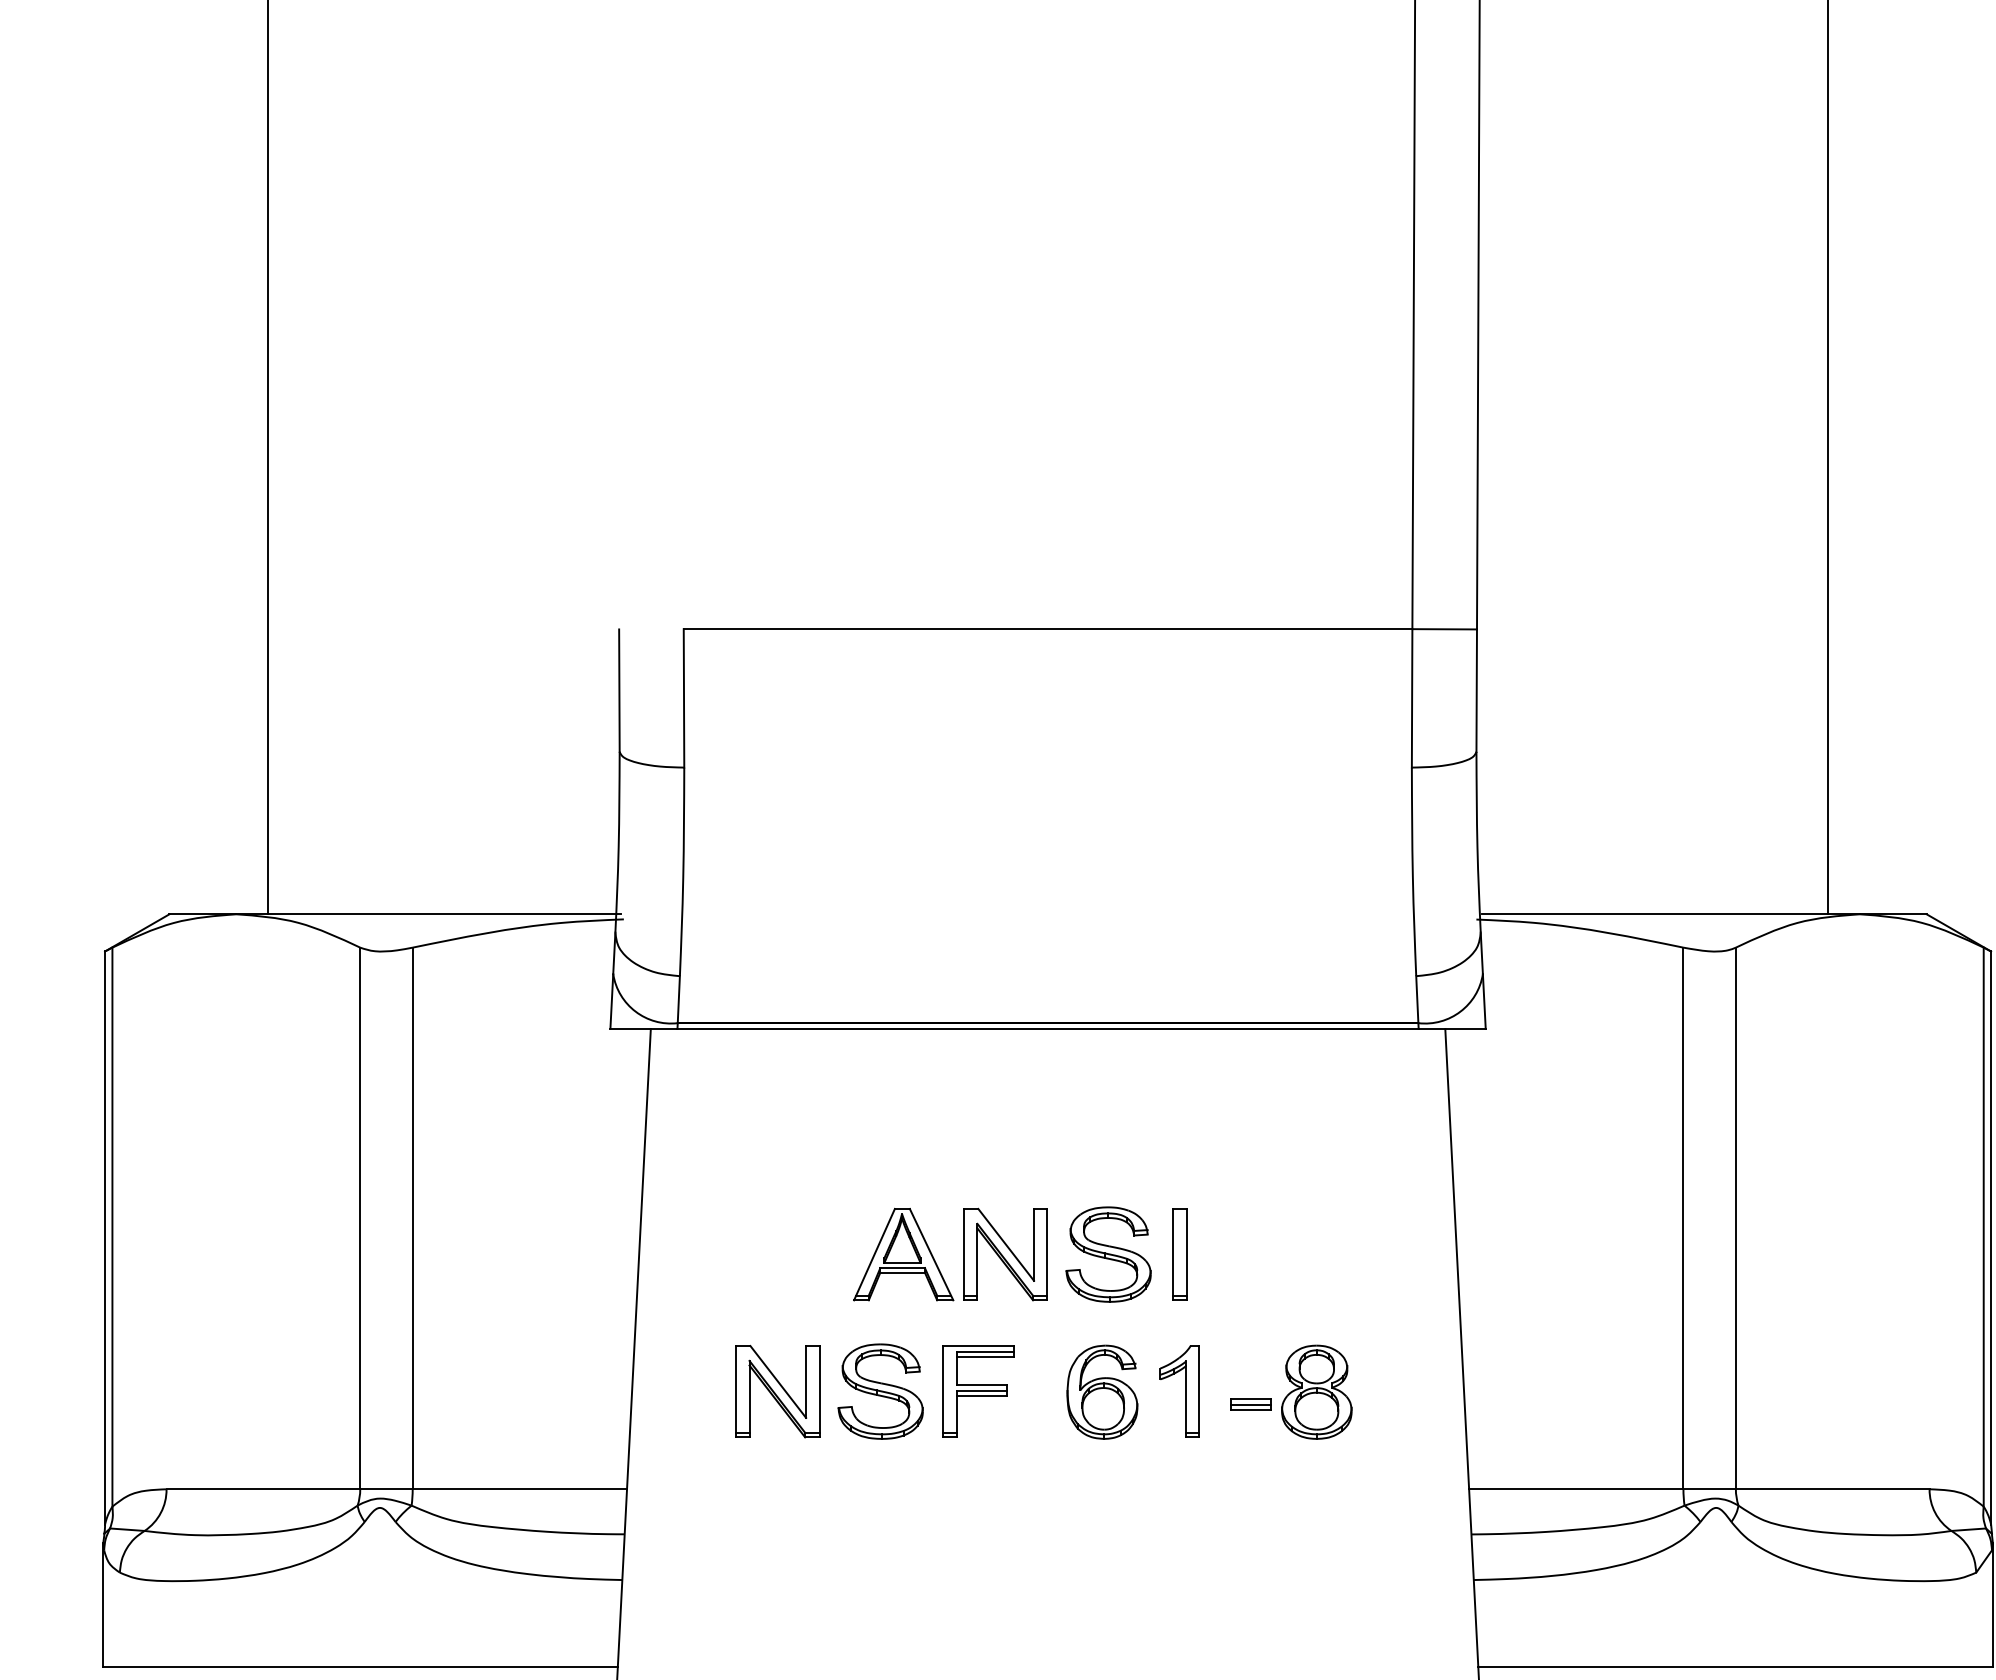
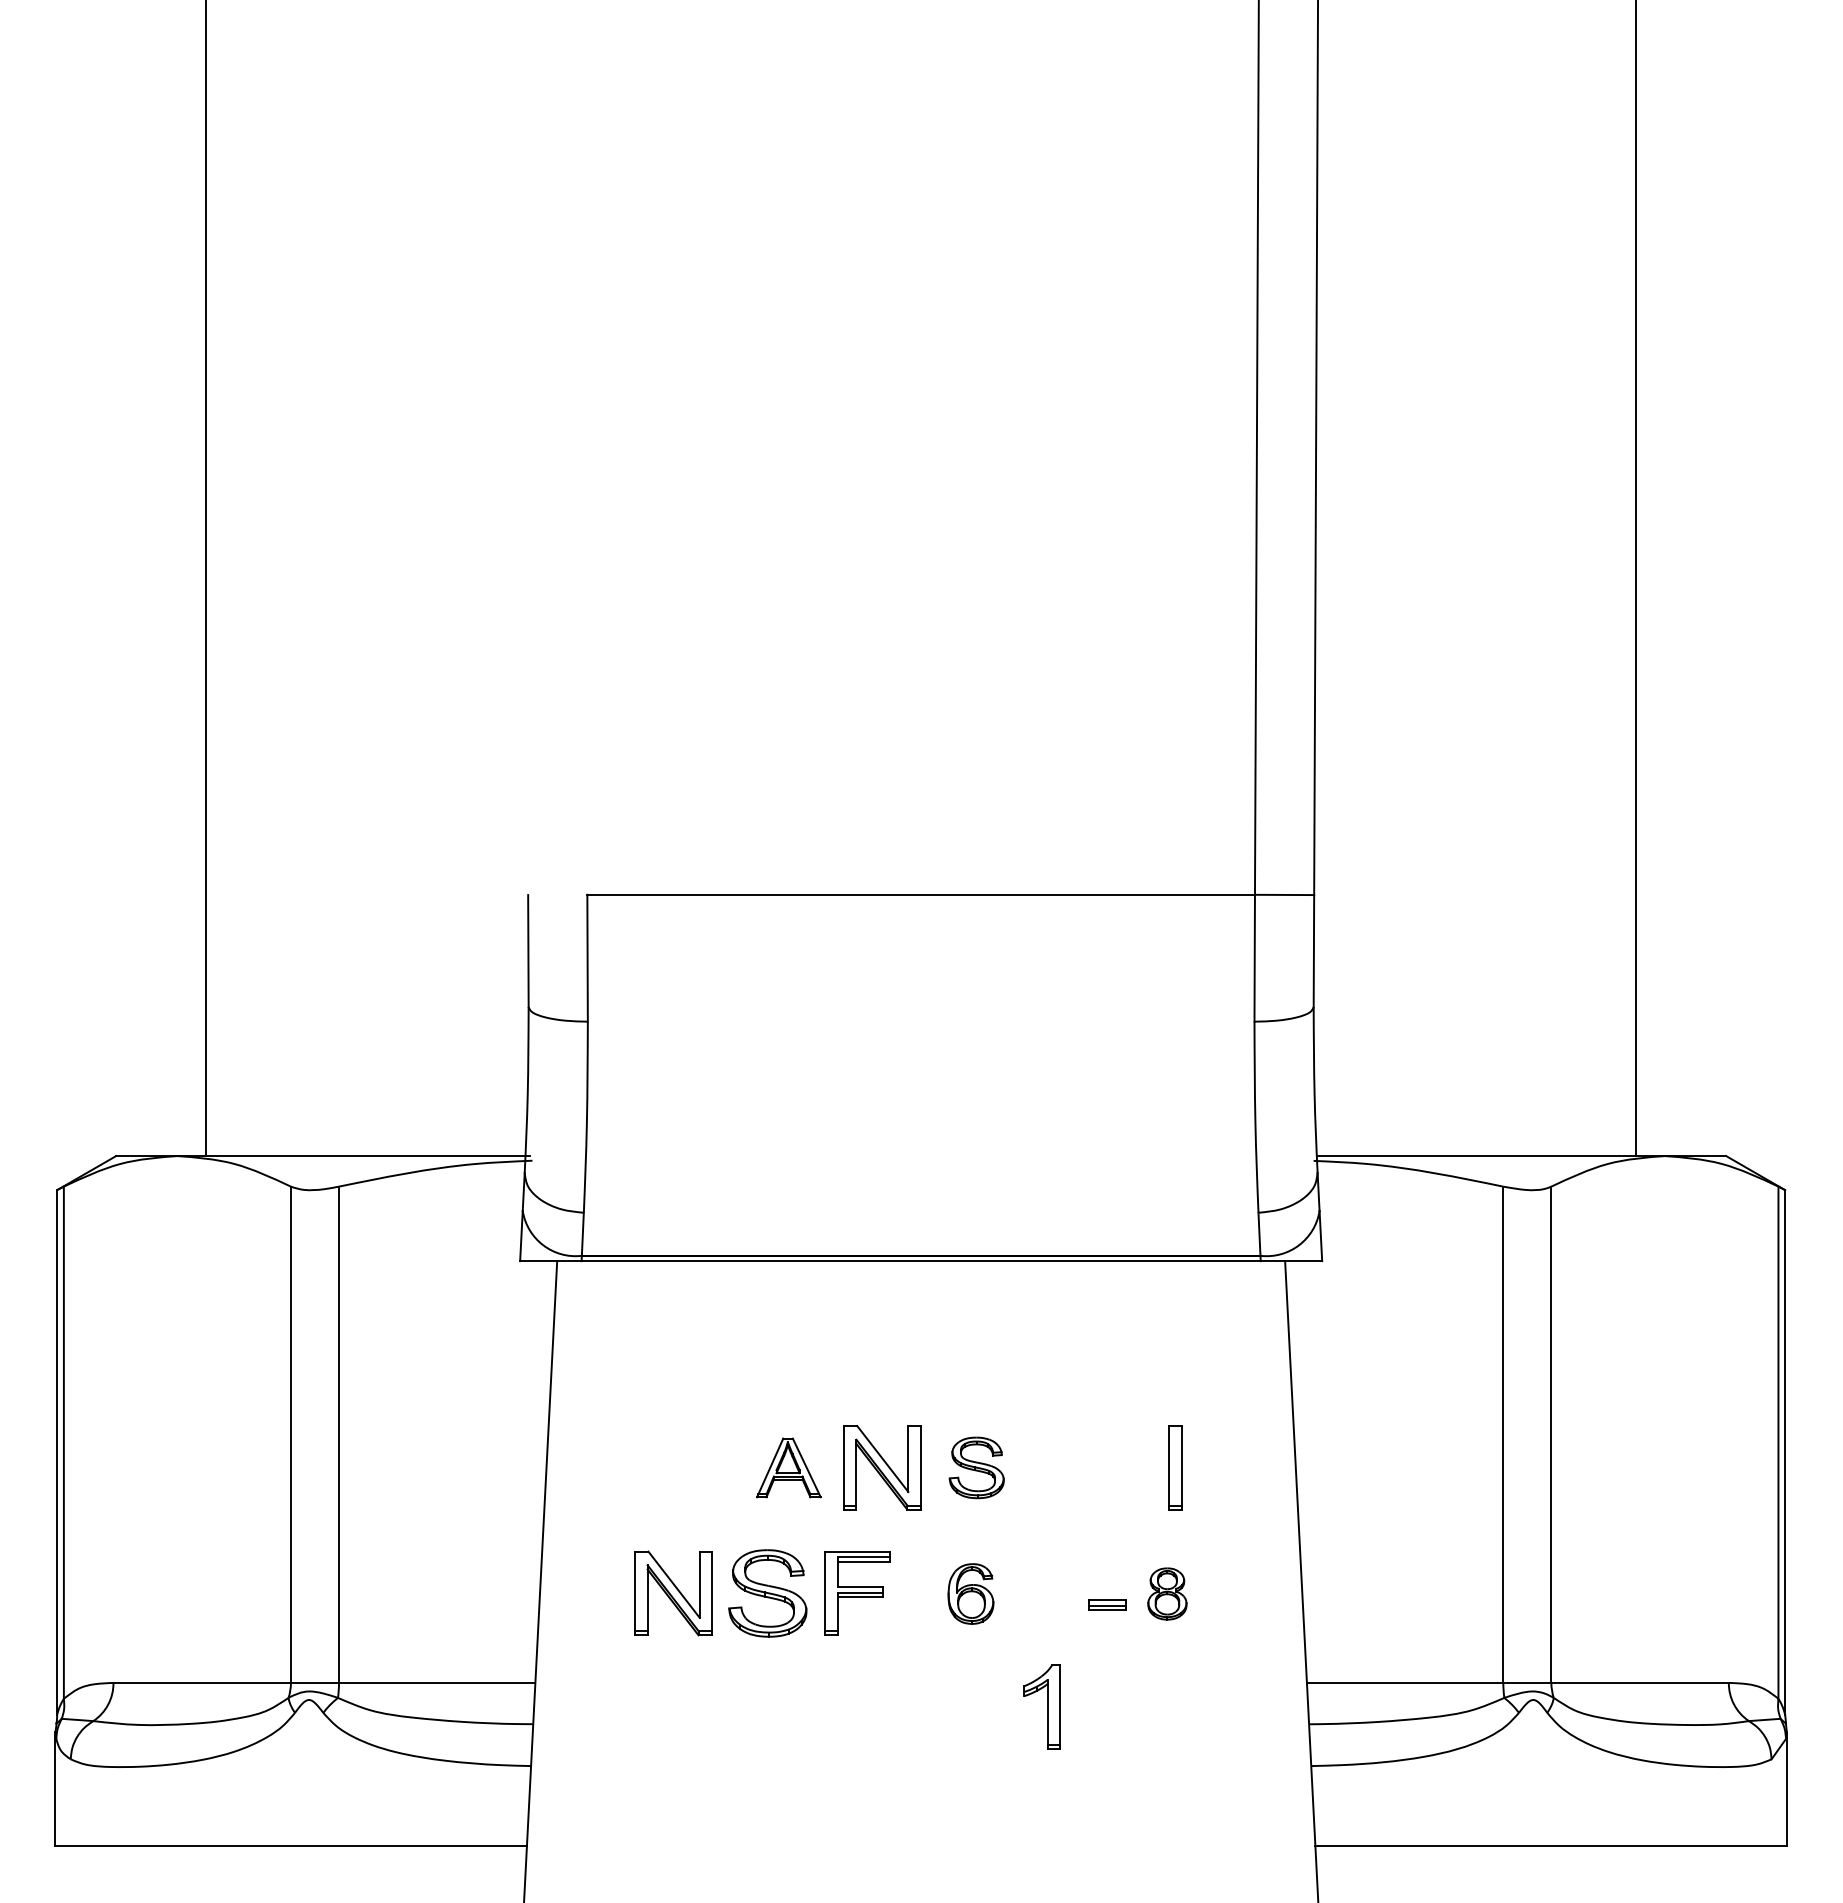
part: (903, 1254) -> (788, 1467), size x0.7
part: (1108, 1254) -> (976, 1467), size x0.7
part: (1179, 1254) -> (1175, 1467), moved
part: (1179, 1390) -> (1041, 1706), moved
part: (1101, 1391) -> (970, 1593), size x0.7
part: (1316, 1391) -> (1167, 1593), size x0.6

